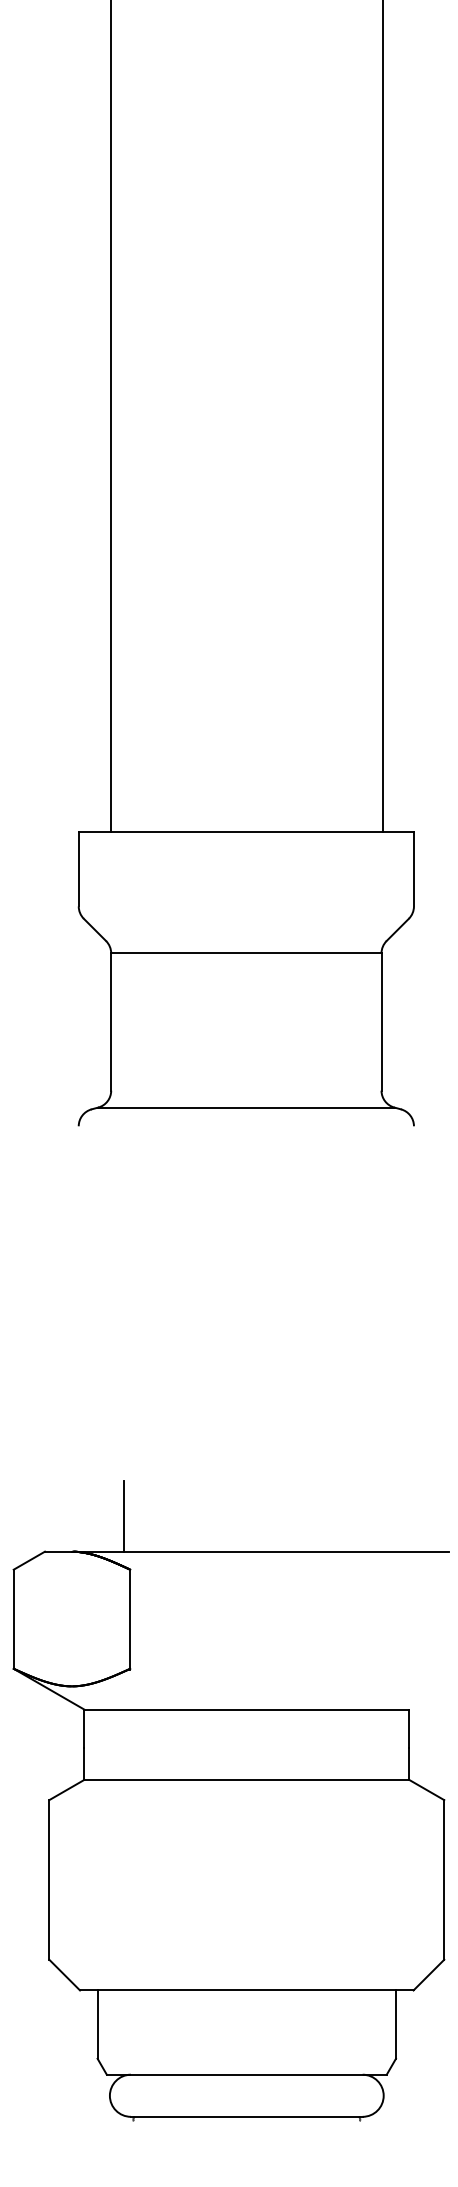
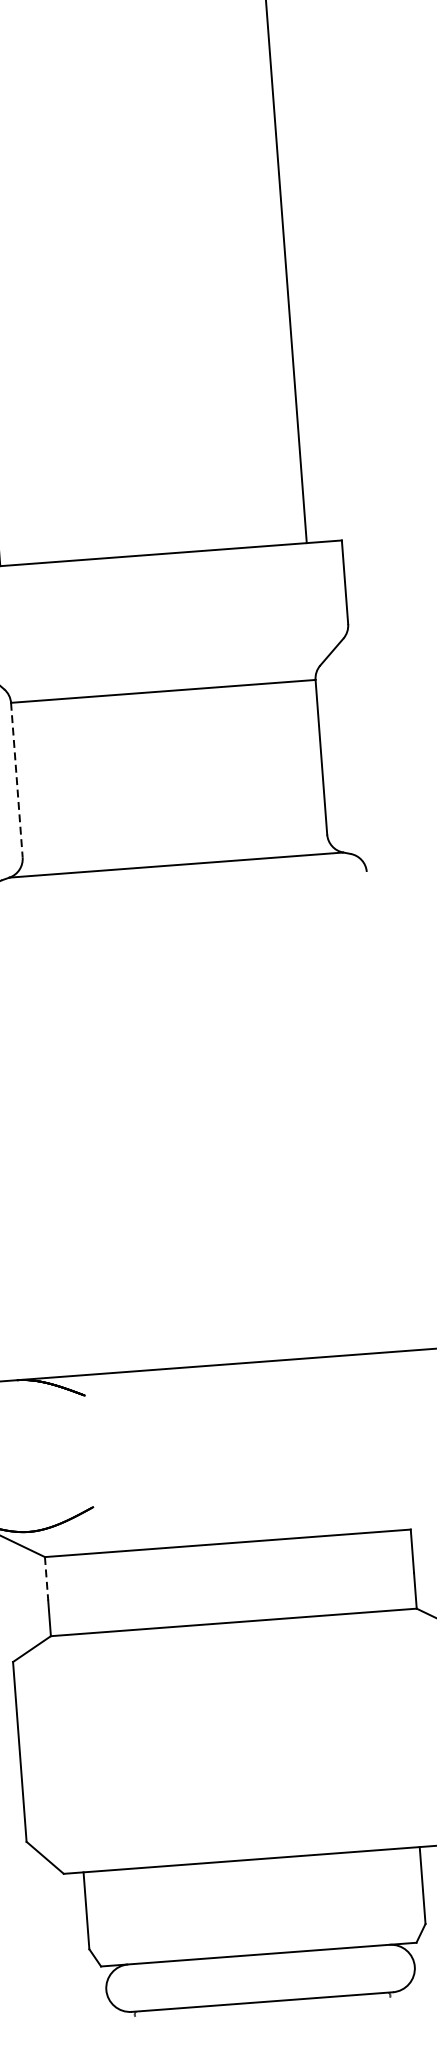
line: (111, 1022) -> (17, 780), solid -> dashed
line: (123, 1516) -> (72, 1336), removed
line: (130, 1619) -> (89, 1451), removed
line: (84, 1729) -> (46, 1579), solid -> dashed

